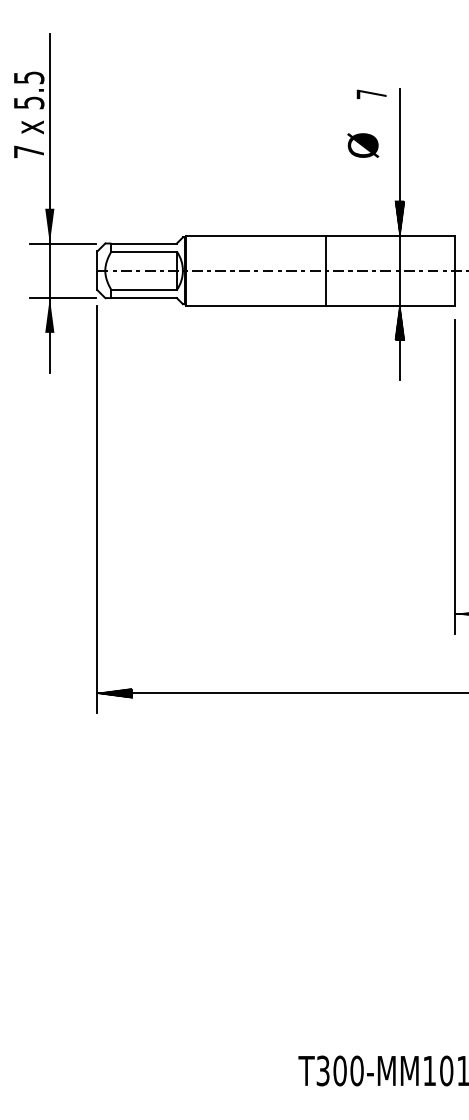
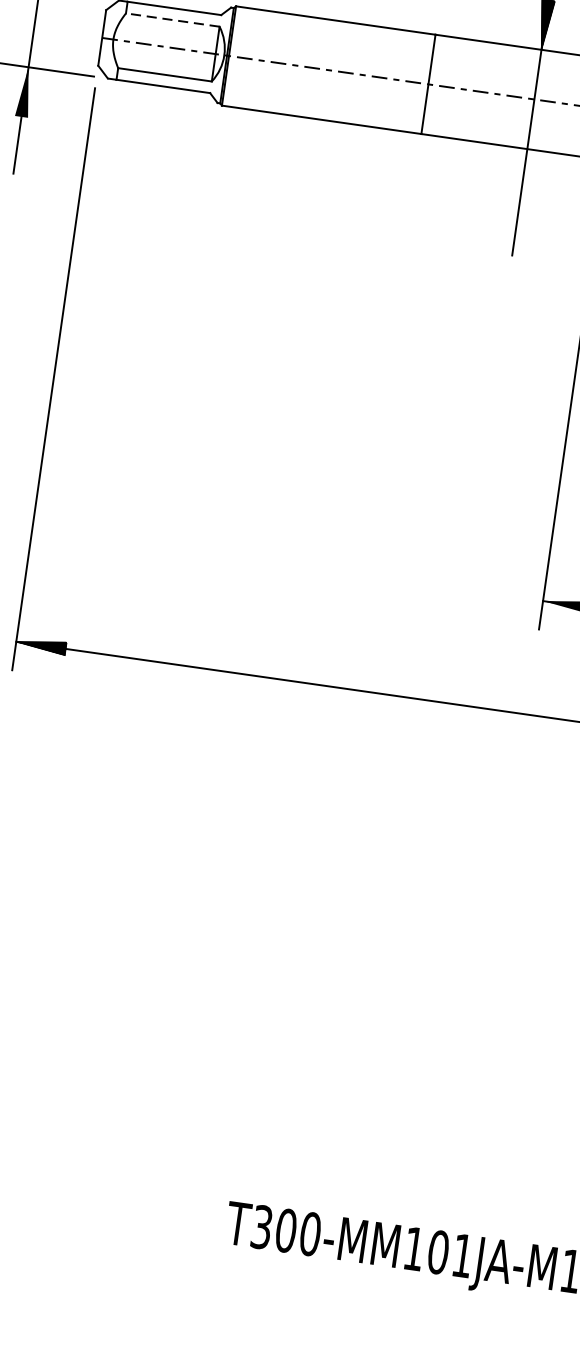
line: (144, 251) -> (173, 19), solid -> dashed
hatch: (399, 322) -> (523, 173), removed

